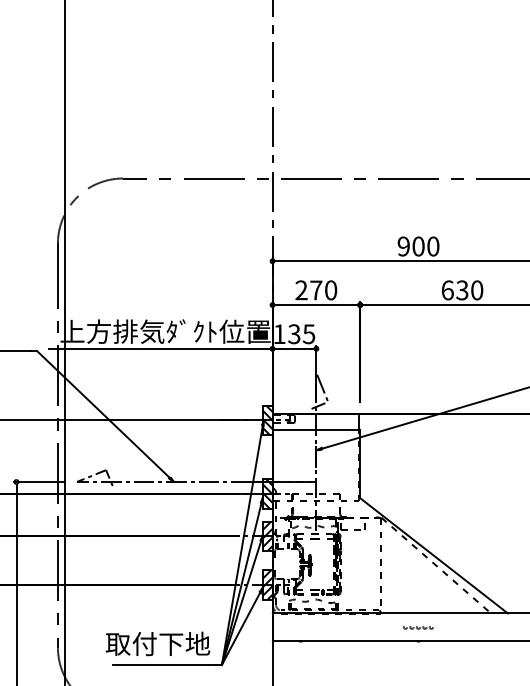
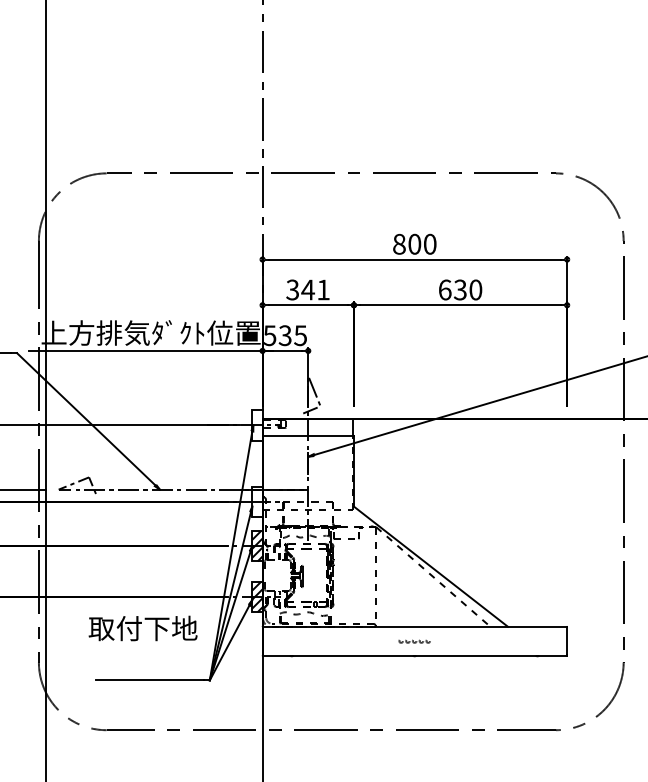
text: (403, 245) -> (399, 243), 900 -> 800
text: (315, 289) -> (307, 289), 270 -> 341
text: (280, 334) -> (270, 335), 135 -> 535
hatch: (267, 420) -> (257, 425), removed
hatch: (267, 493) -> (257, 501), removed
text: (157, 643) -> (142, 628), moved

